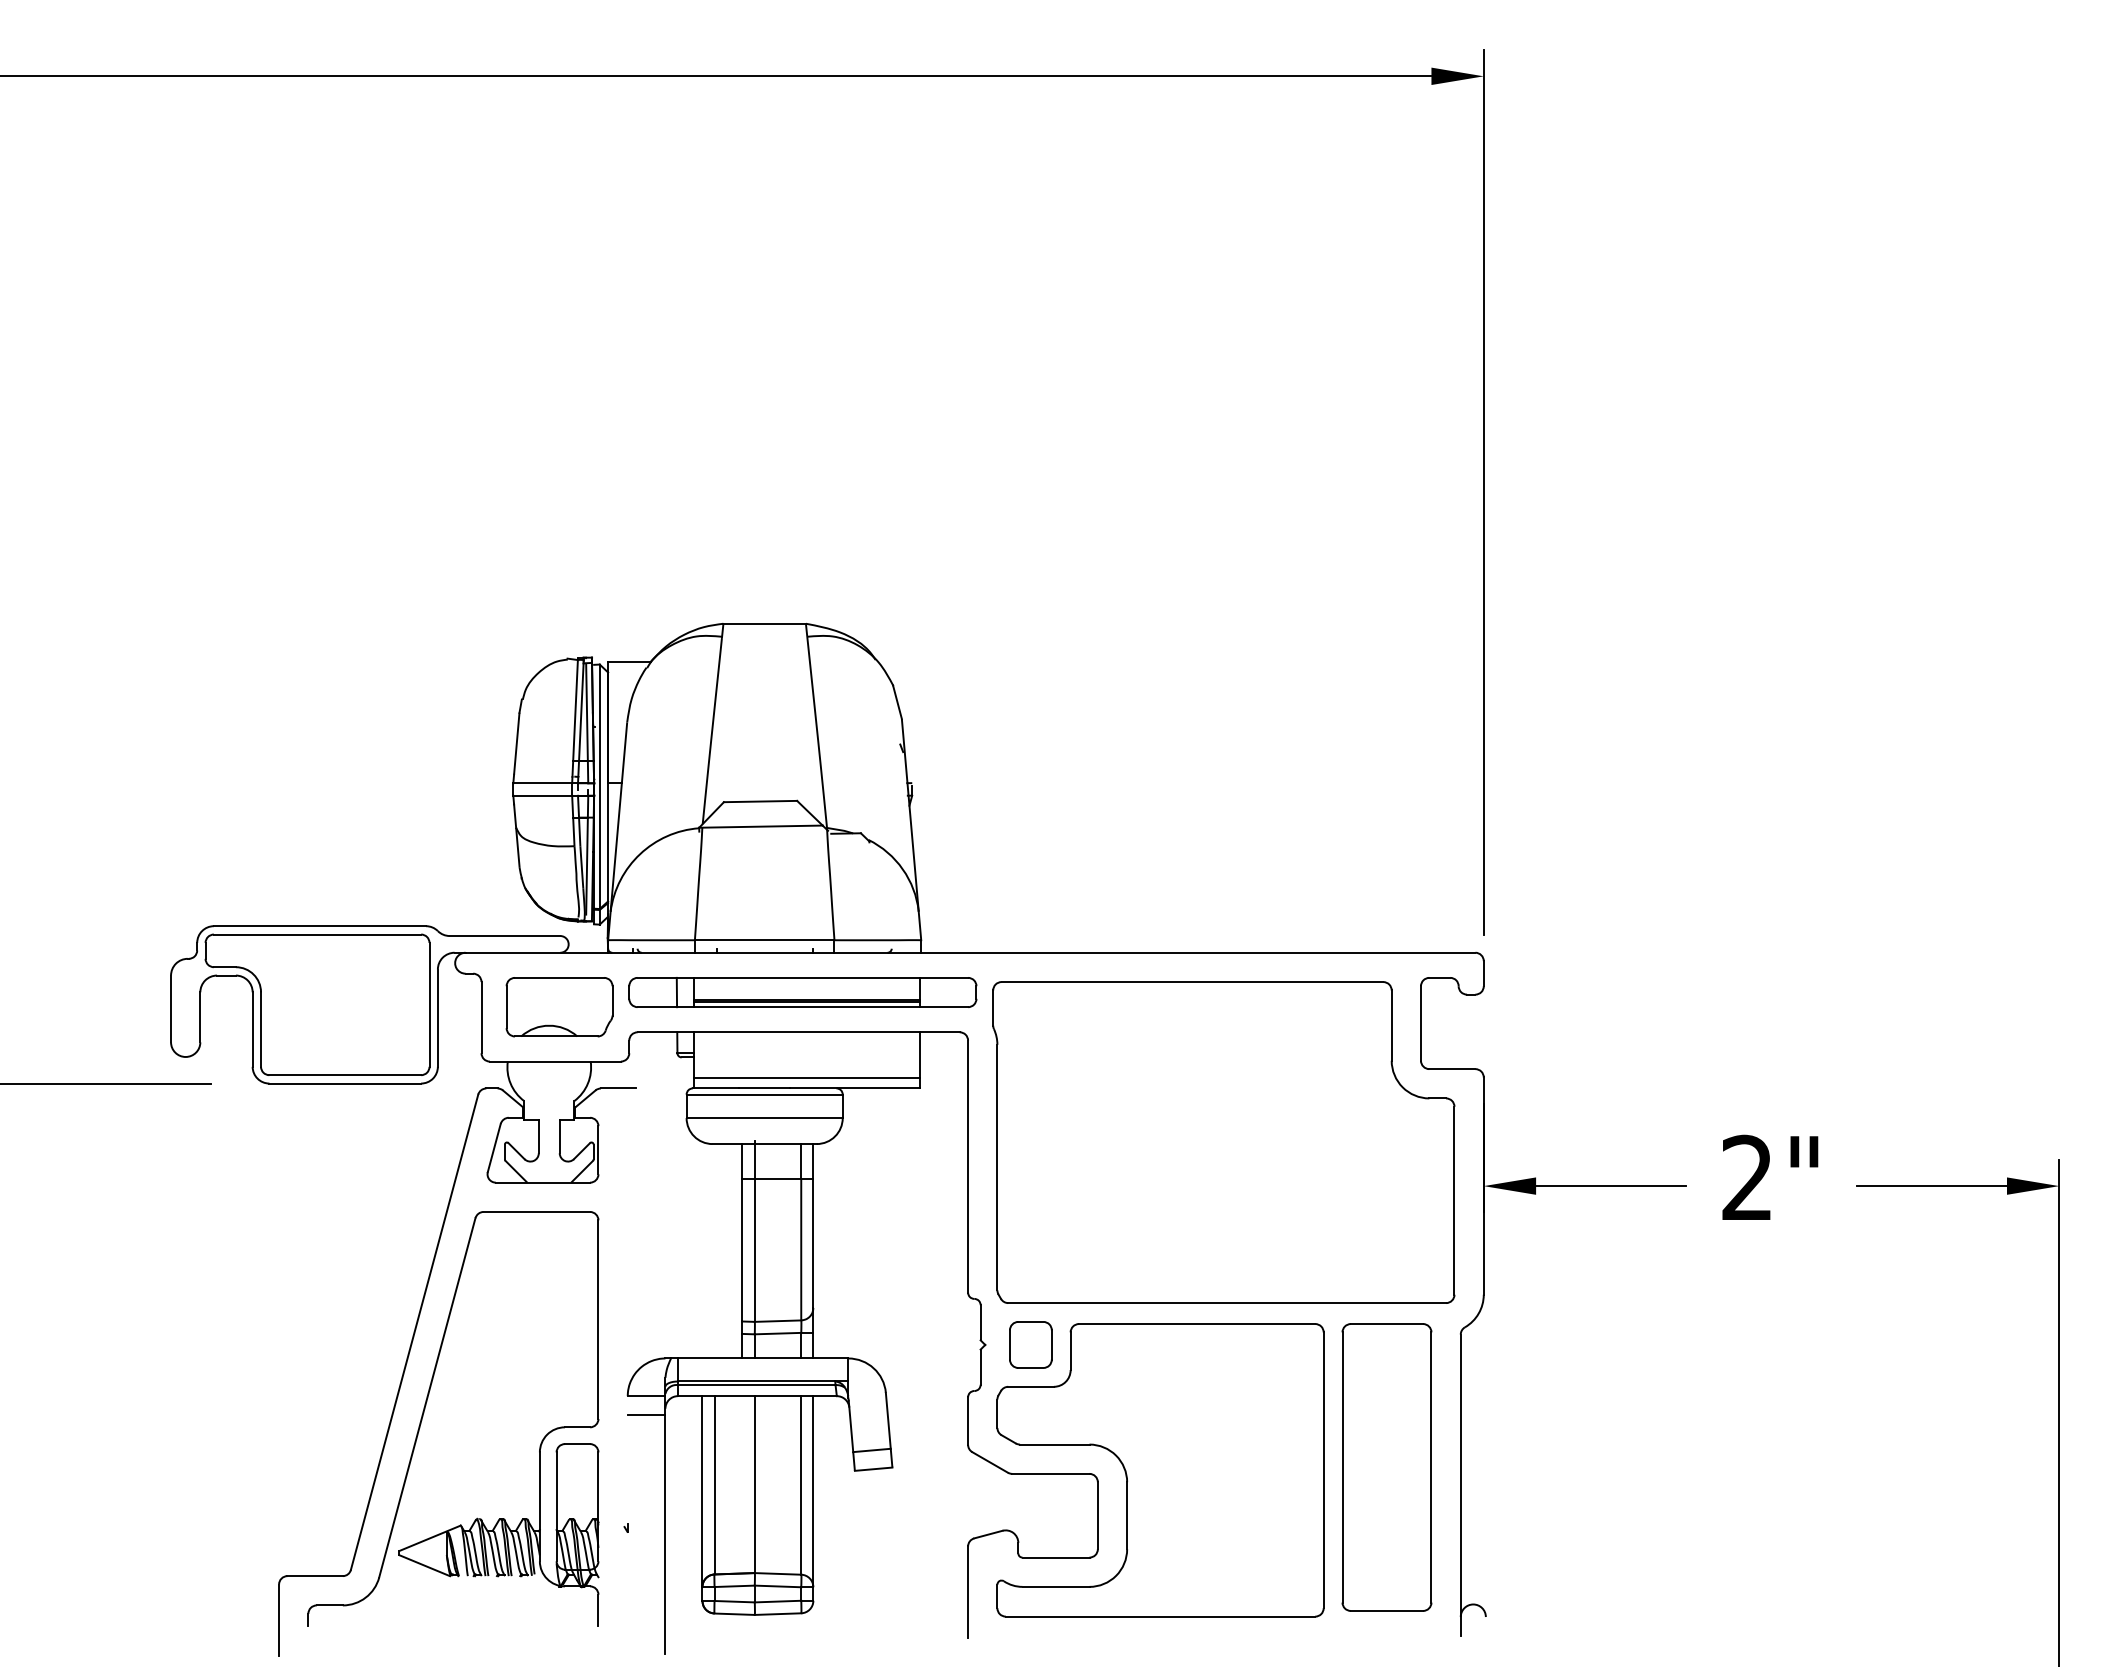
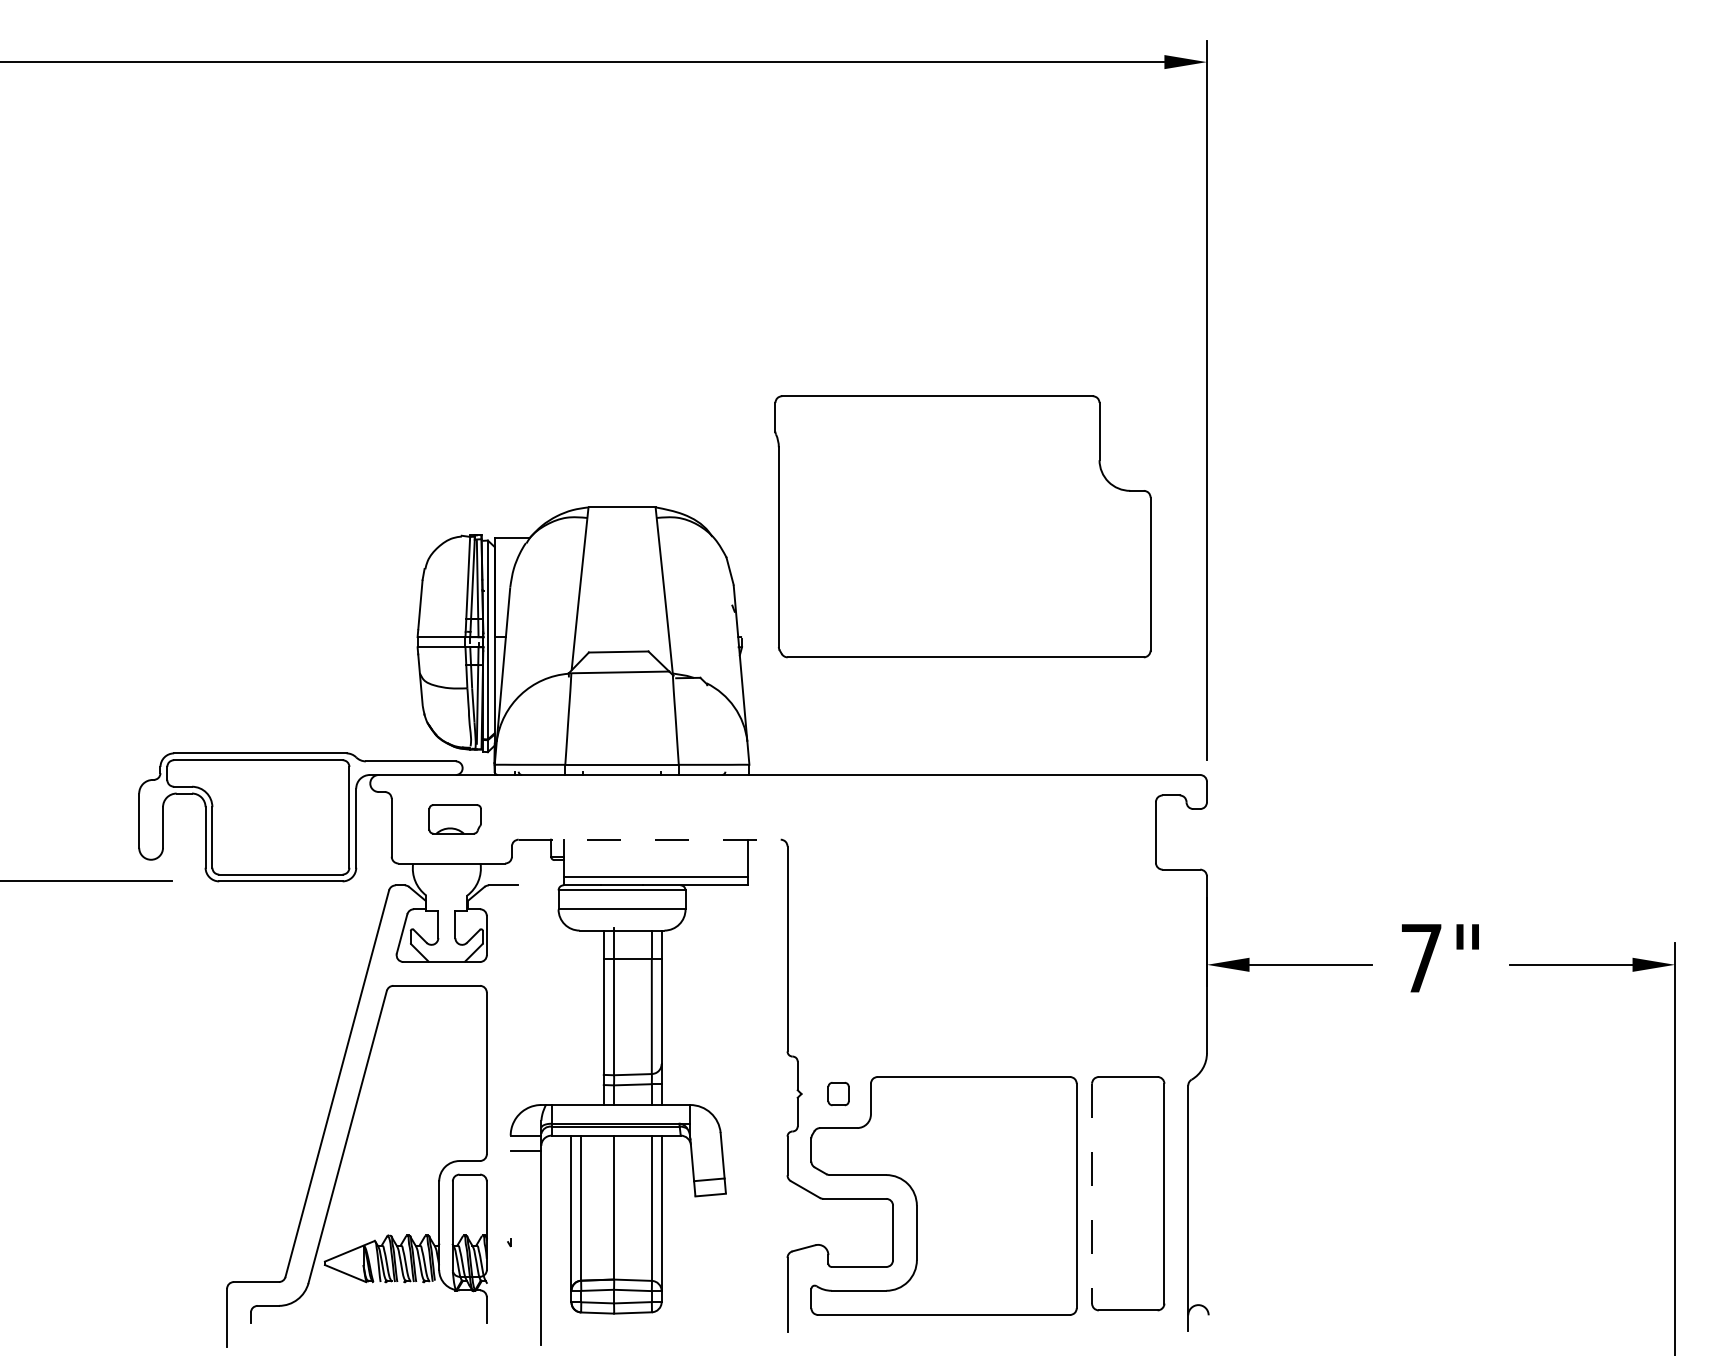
part: (802, 992) -> (652, 807), removed
part: (559, 1007) -> (455, 819), size x0.6
line: (799, 1032) -> (650, 839), solid -> dashed
part: (1223, 1142) -> (962, 526), moved
text: (1746, 1176) -> (1420, 956), 2" -> 7"
part: (1030, 1344) -> (838, 1093), size x0.6
line: (1342, 1468) -> (1092, 1194), solid -> dashed

